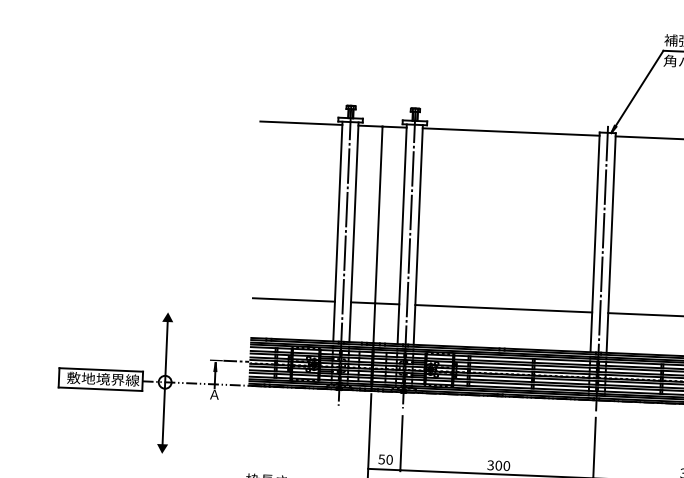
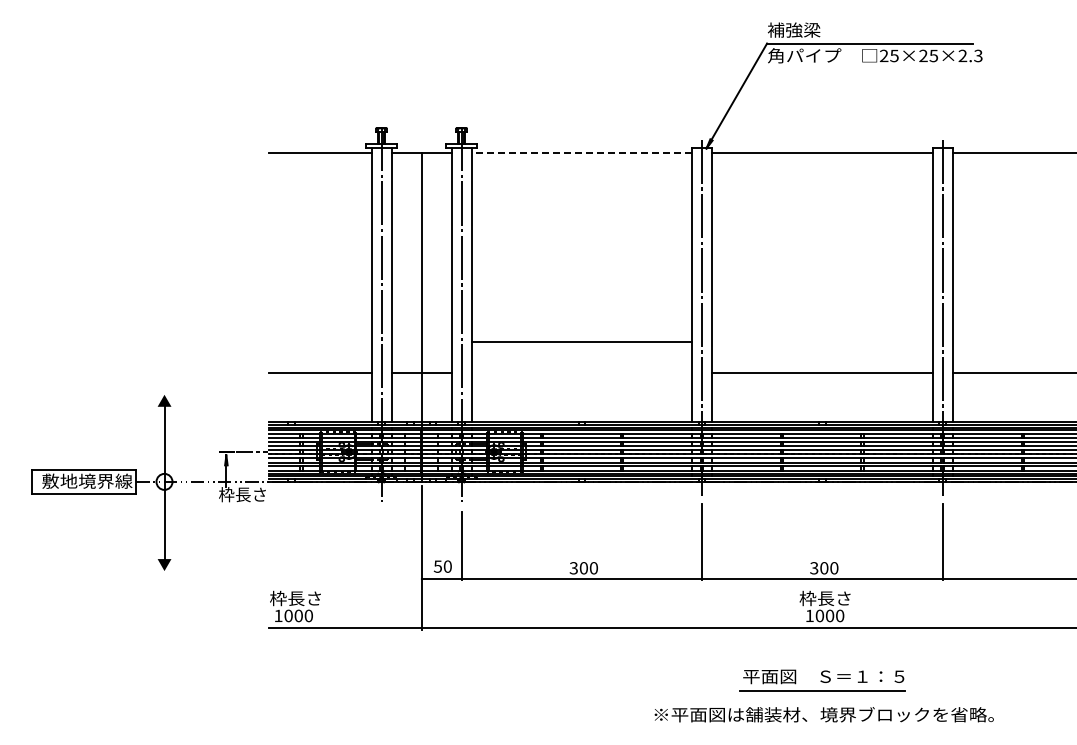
line: (510, 132) -> (581, 152), solid -> dashed
line: (503, 308) -> (581, 341), moved
text: (227, 395) -> (242, 494), Ａ -> 枠長さ

